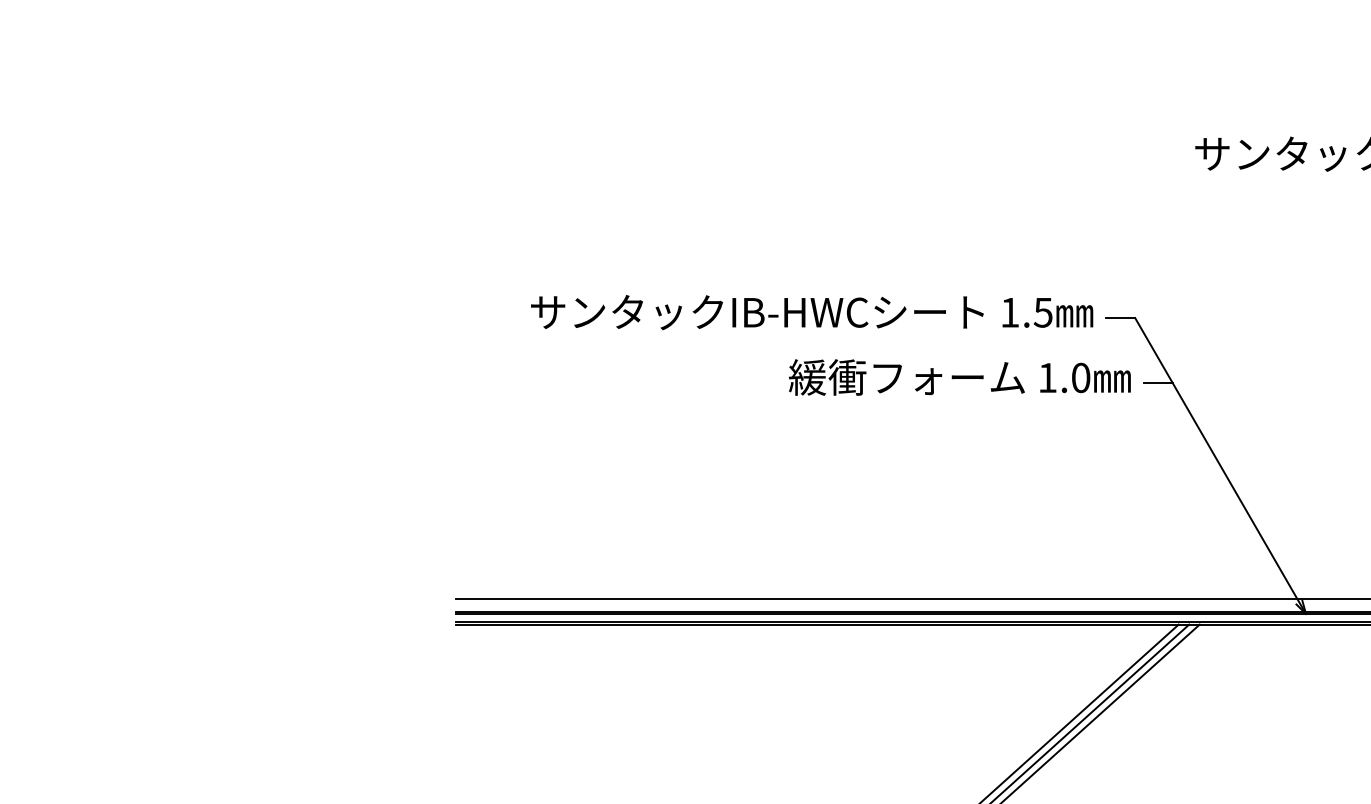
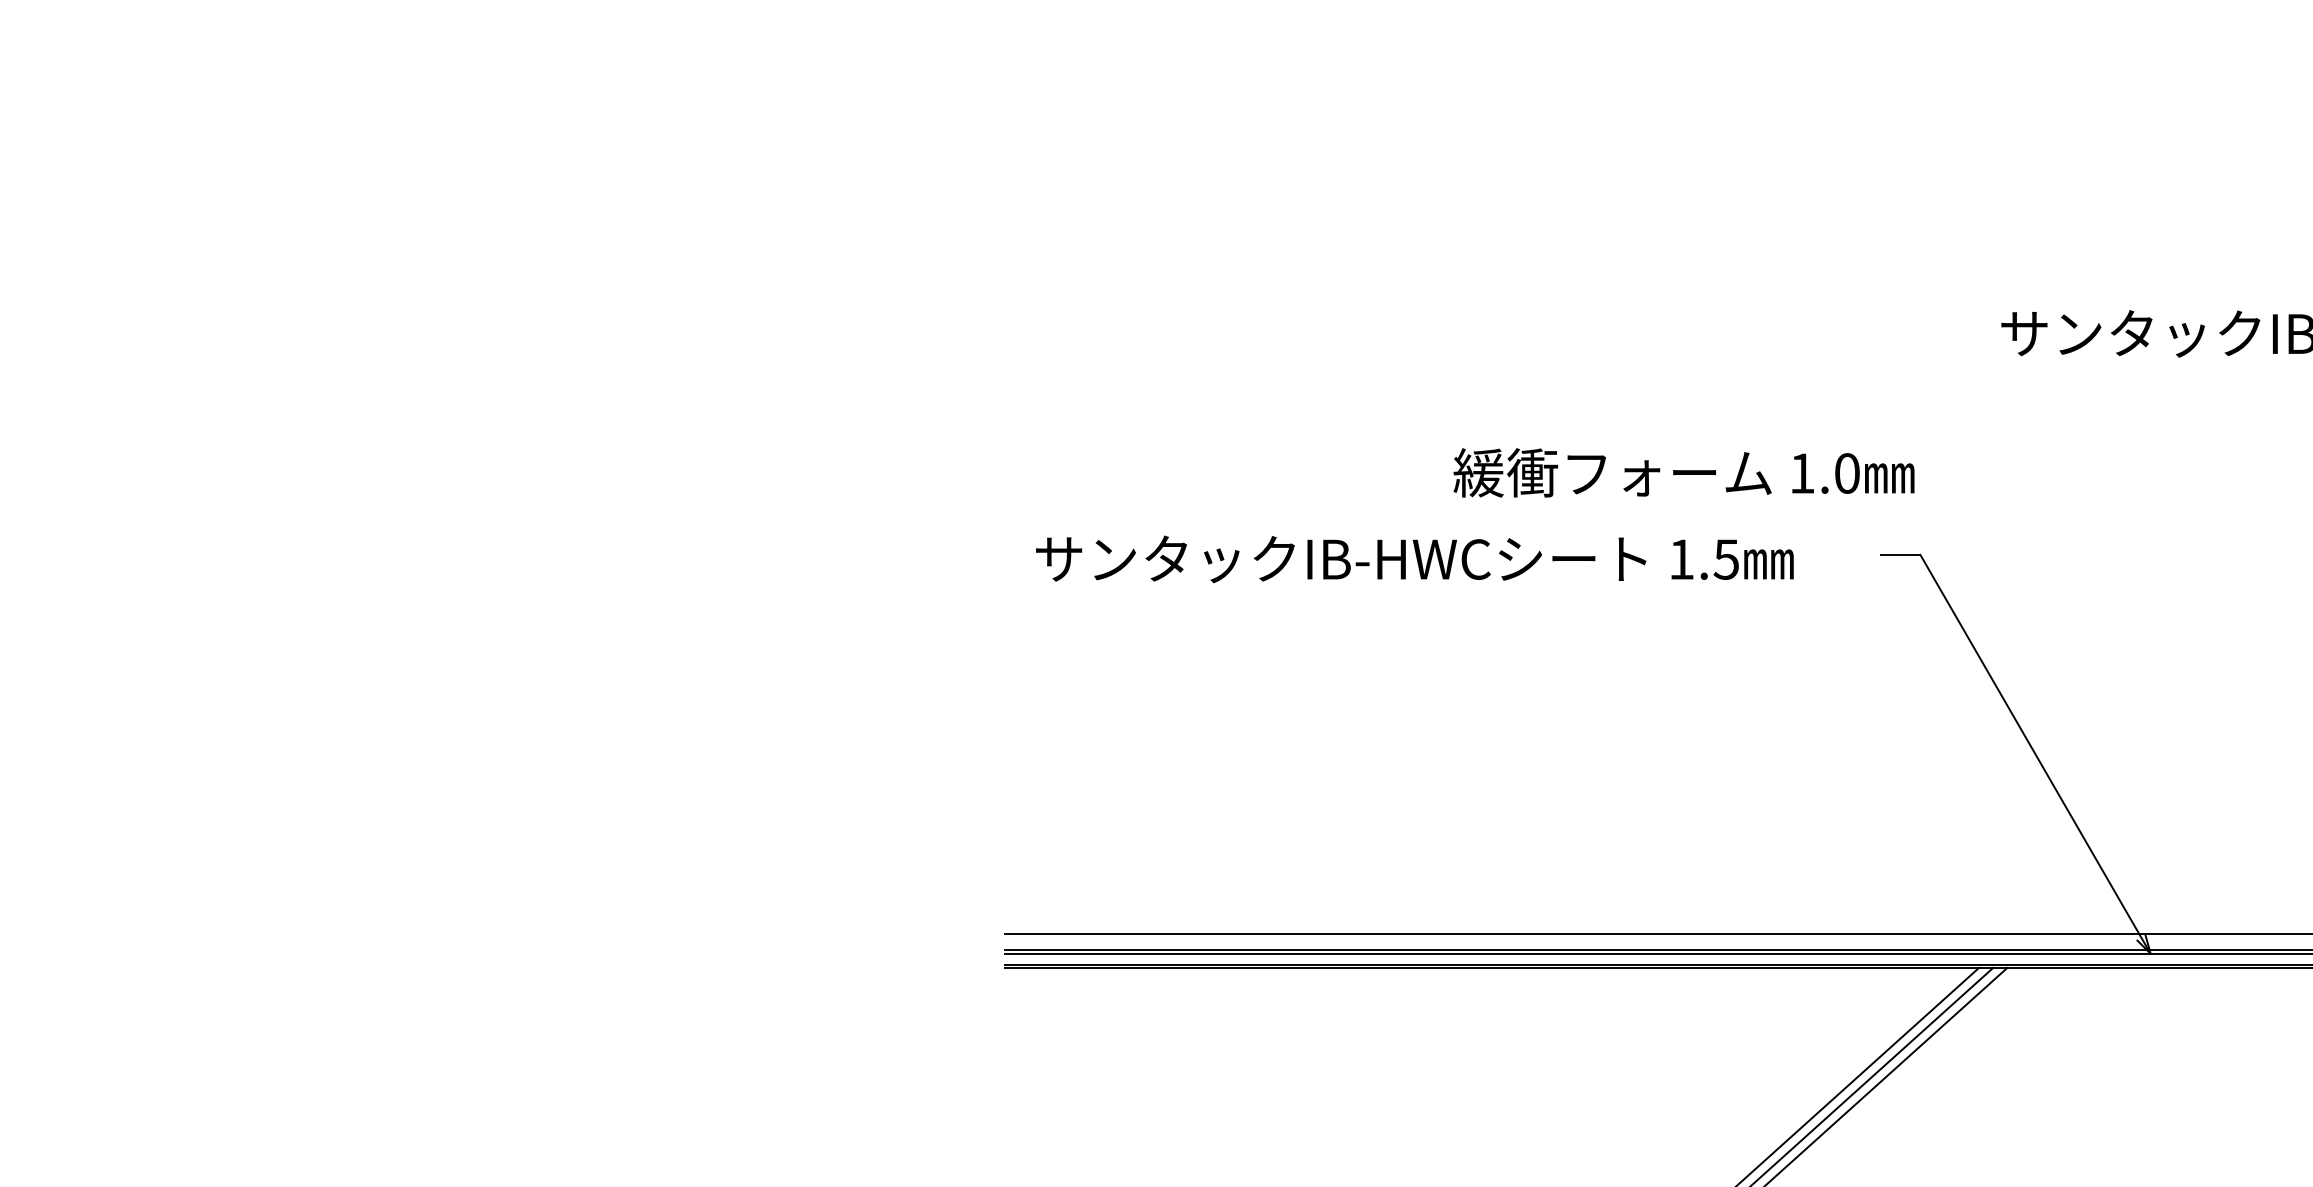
text: (811, 312) -> (1414, 559), moved
text: (959, 377) -> (1683, 472), moved
line: (1158, 383) -> (1951, 642), removed

